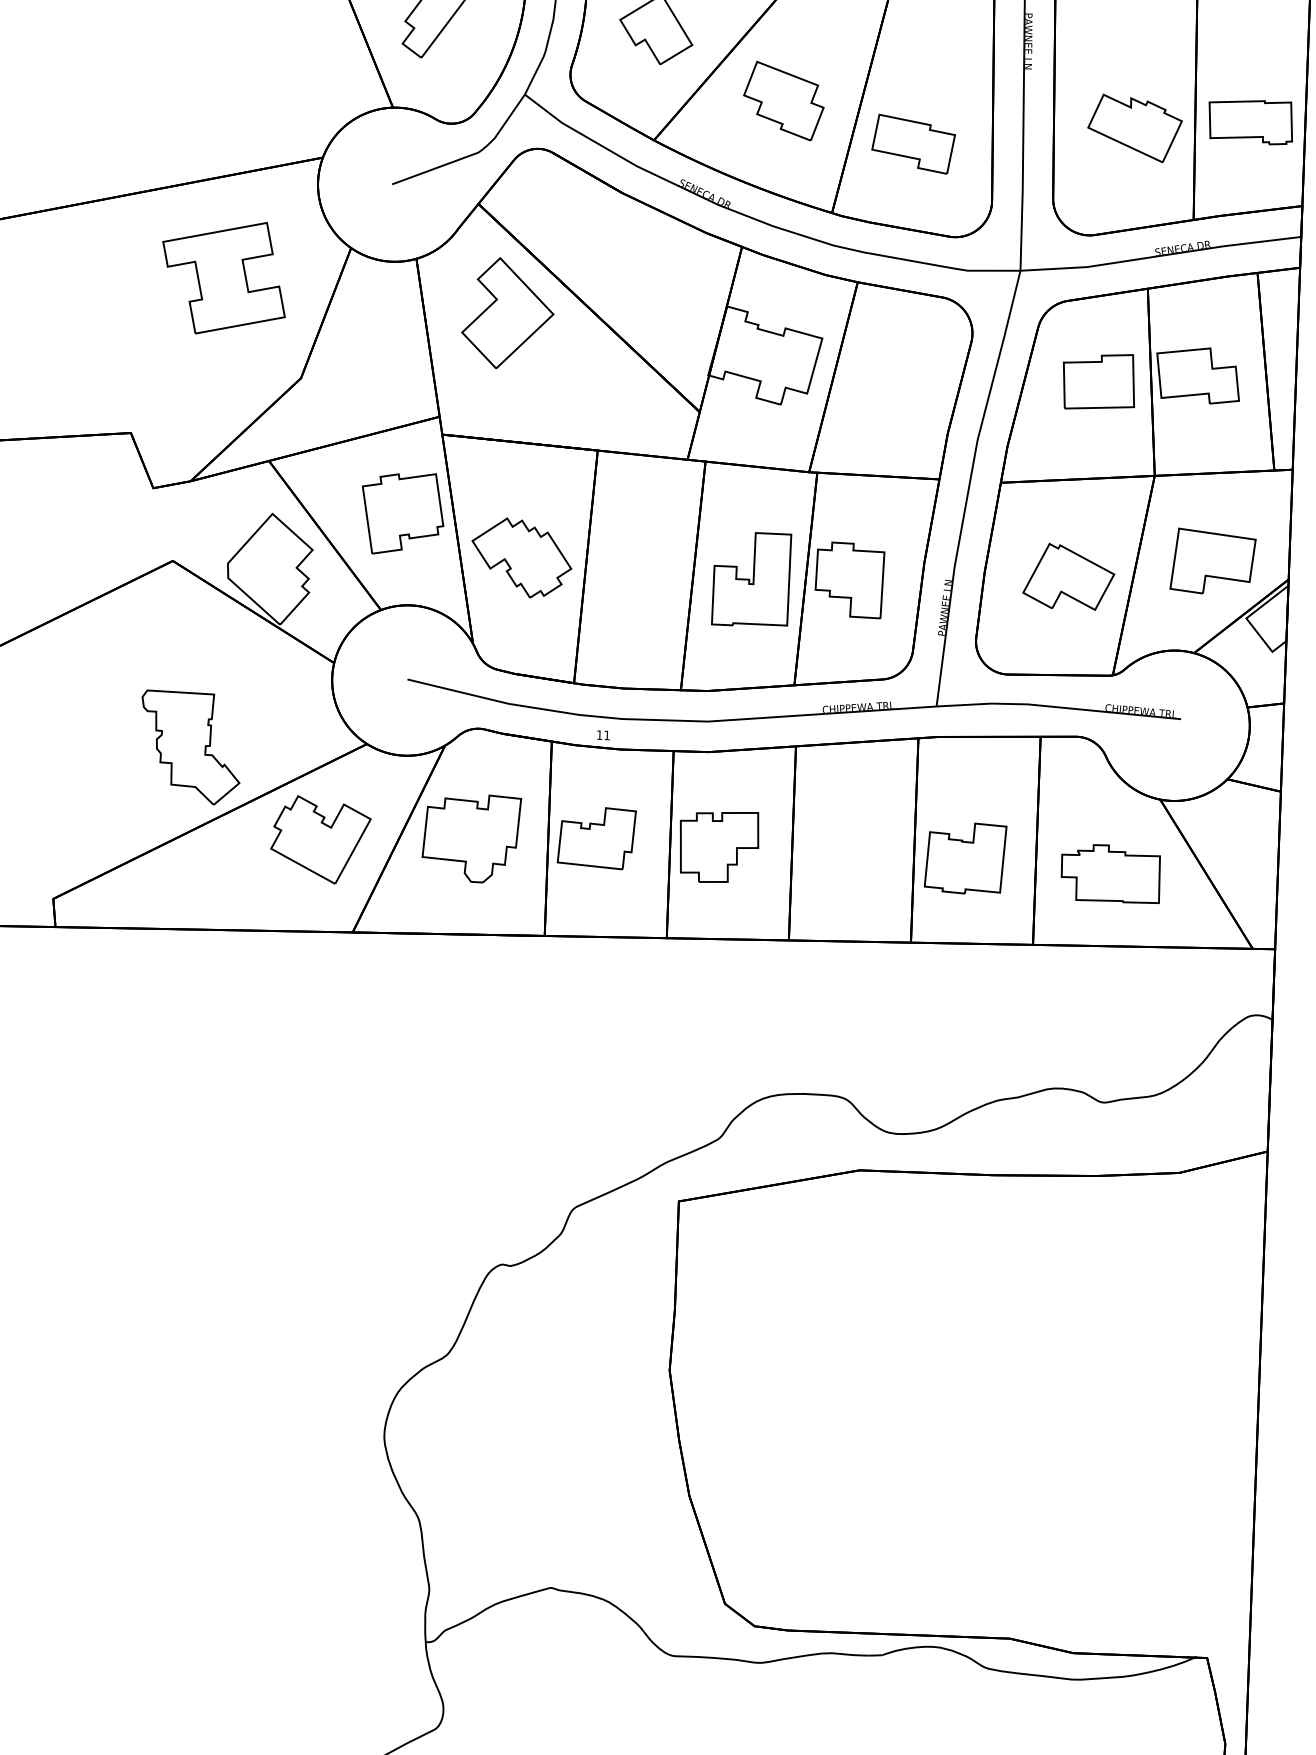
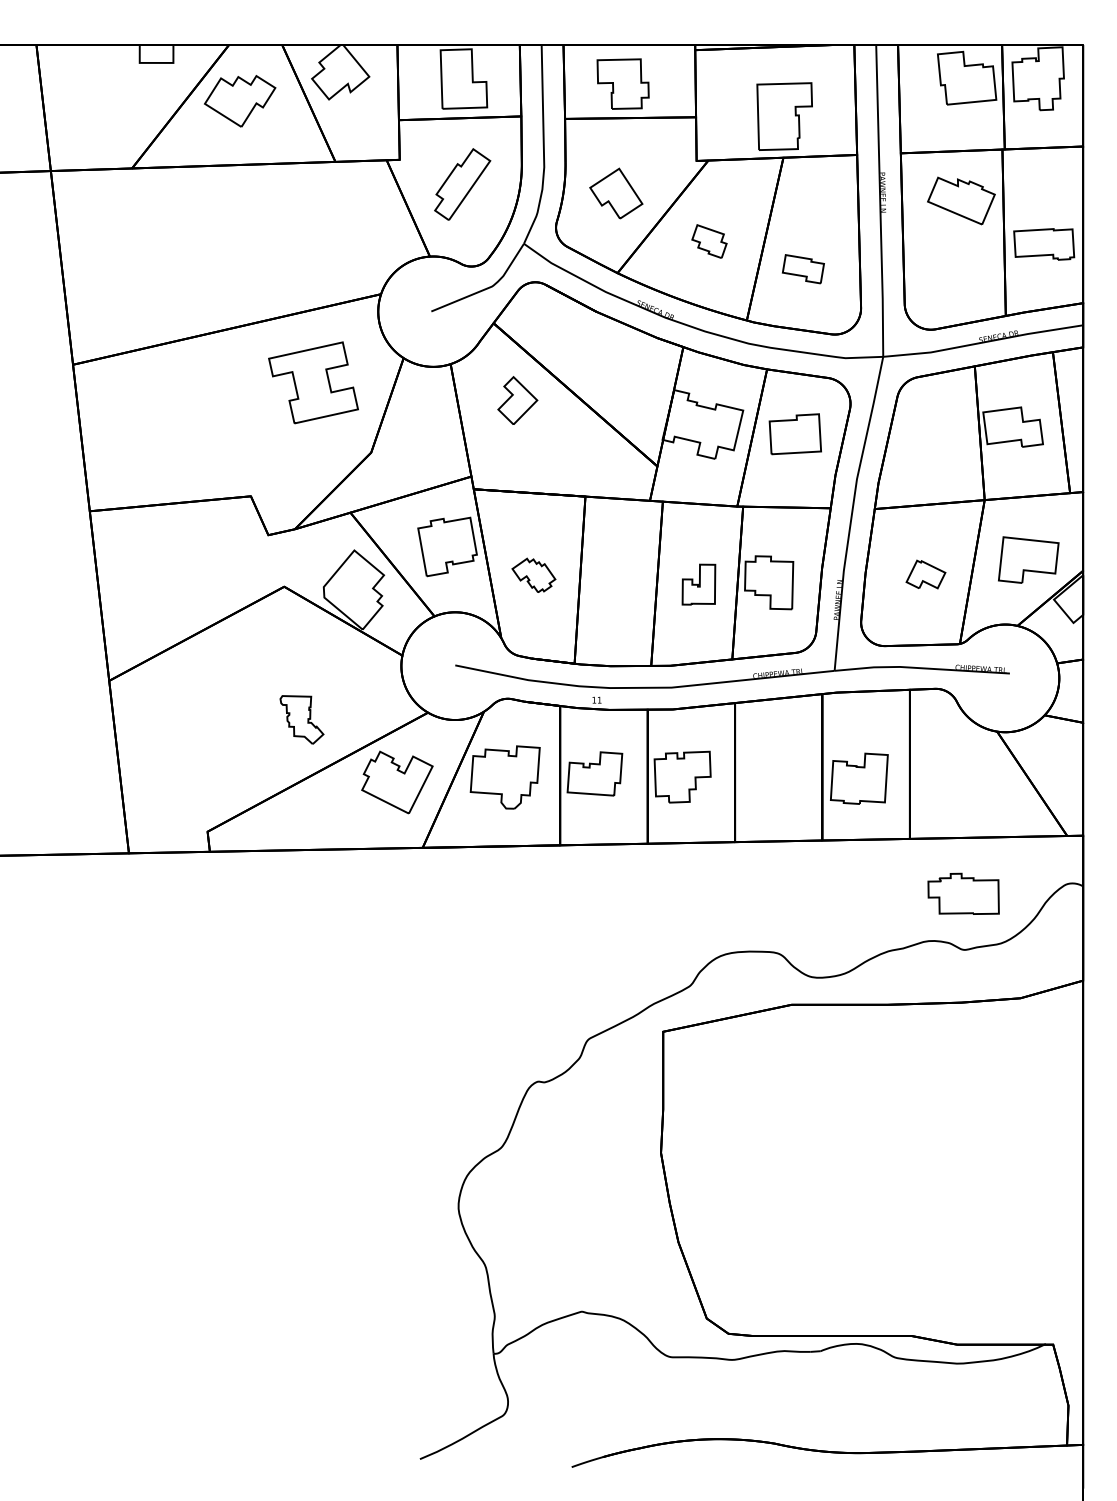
part: (783, 100) -> (709, 241), size x0.6
part: (1135, 127) -> (961, 200), moved
part: (913, 144) -> (803, 269), size x0.7
part: (507, 312) -> (517, 400), size x0.6
part: (1097, 382) -> (794, 434), moved
part: (521, 558) -> (533, 575), size x0.6
part: (1068, 576) -> (925, 574), size x0.6
part: (751, 579) -> (698, 584), size x0.6
part: (190, 747) -> (301, 719), size x0.6
part: (1110, 873) -> (963, 893), moved

